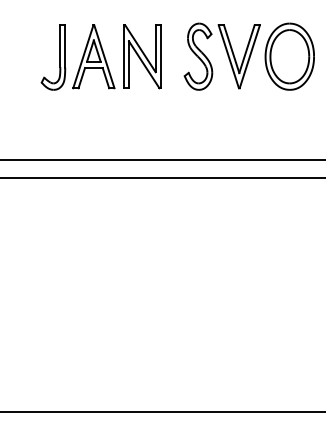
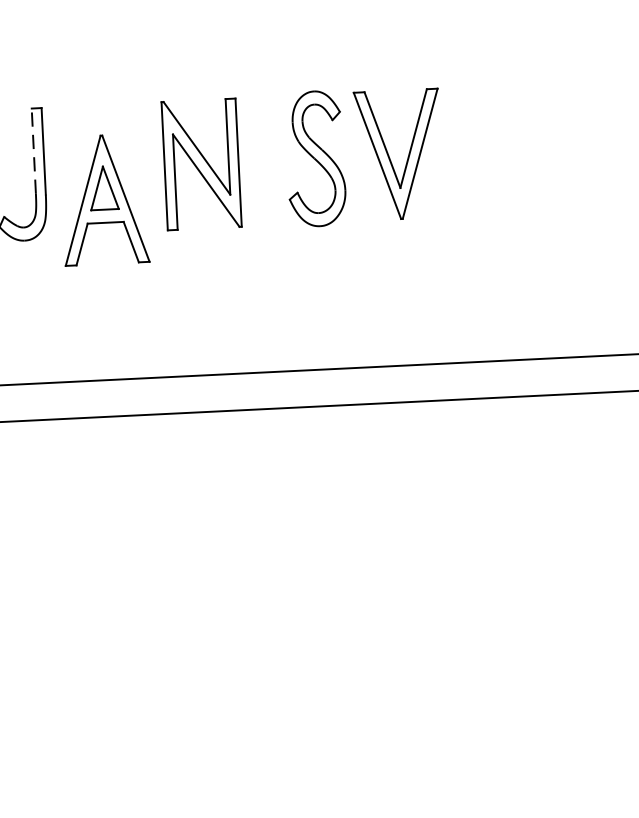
line: (60, 46) -> (34, 151), solid -> dashed
part: (93, 56) -> (103, 199), moved
part: (289, 56) -> (500, 149), removed

